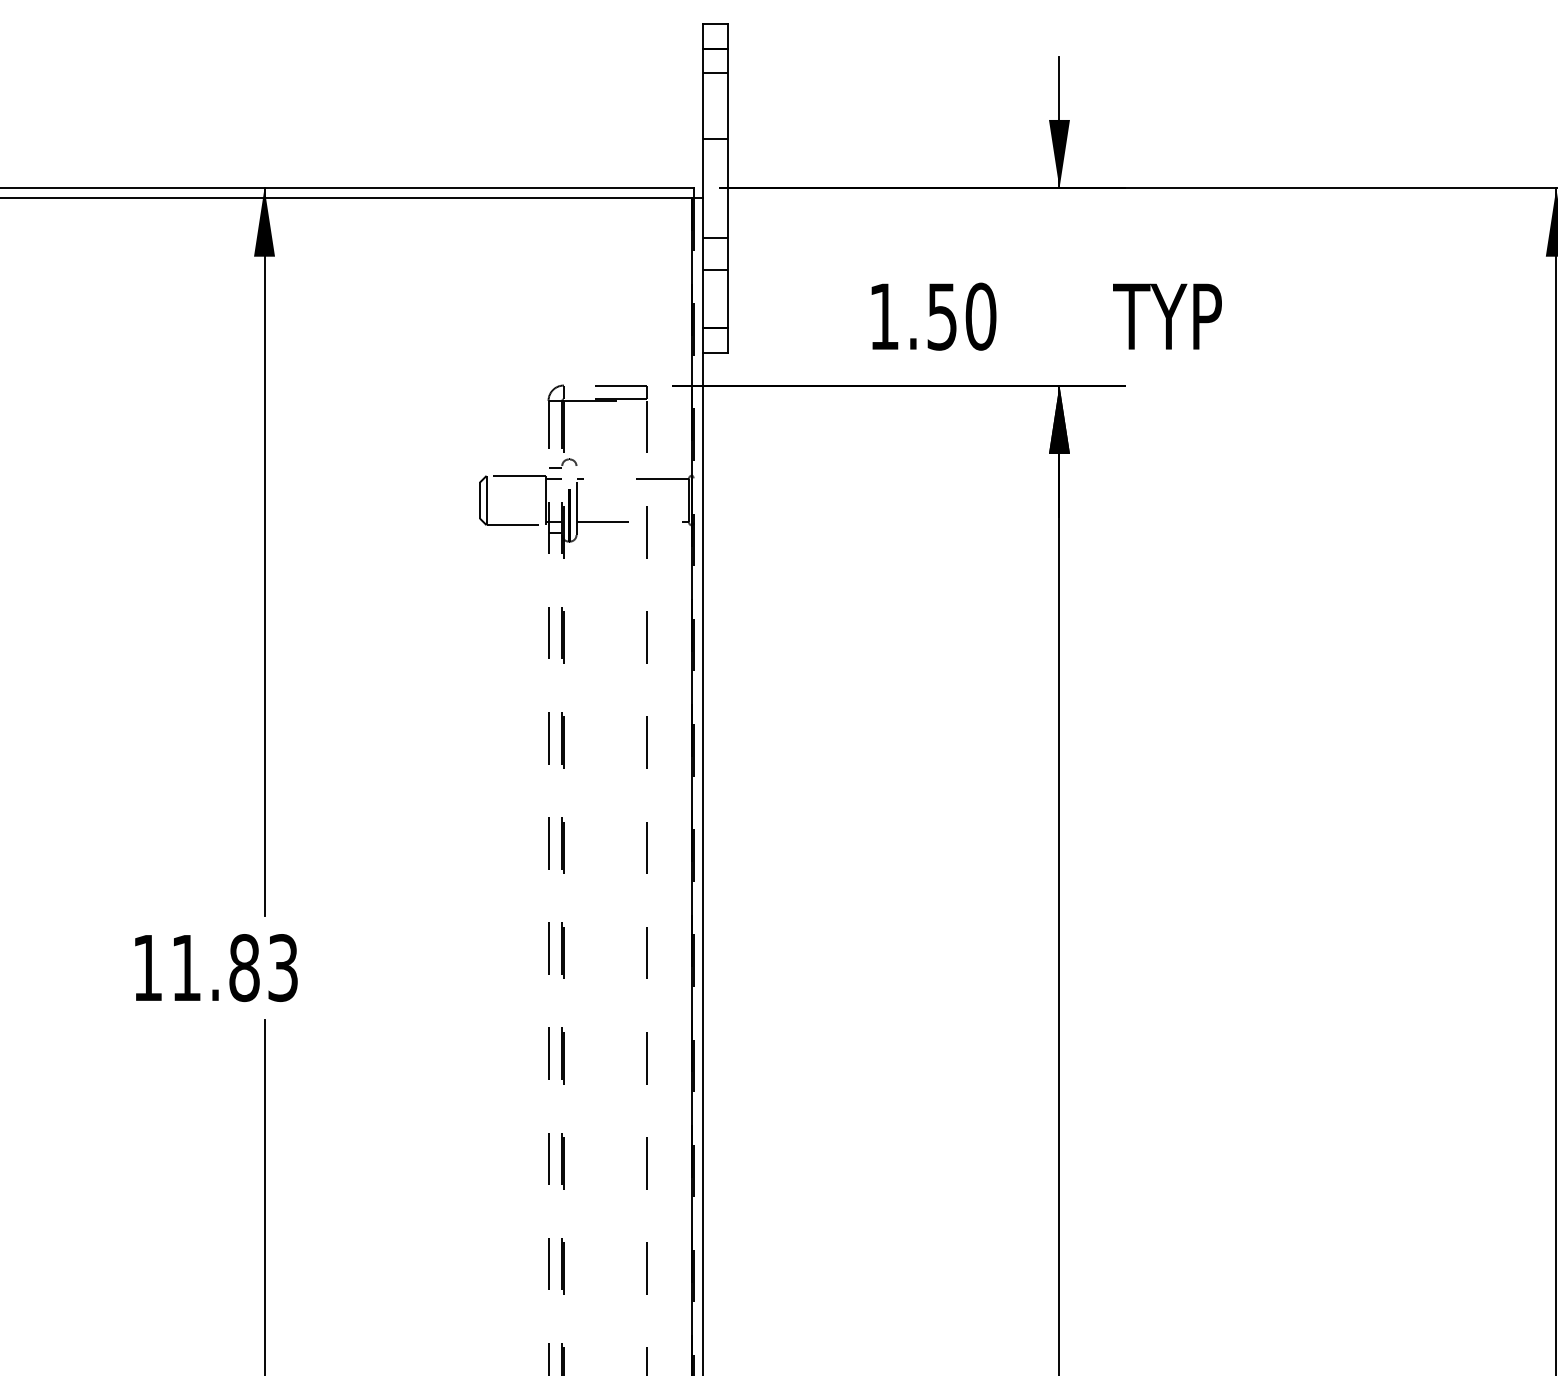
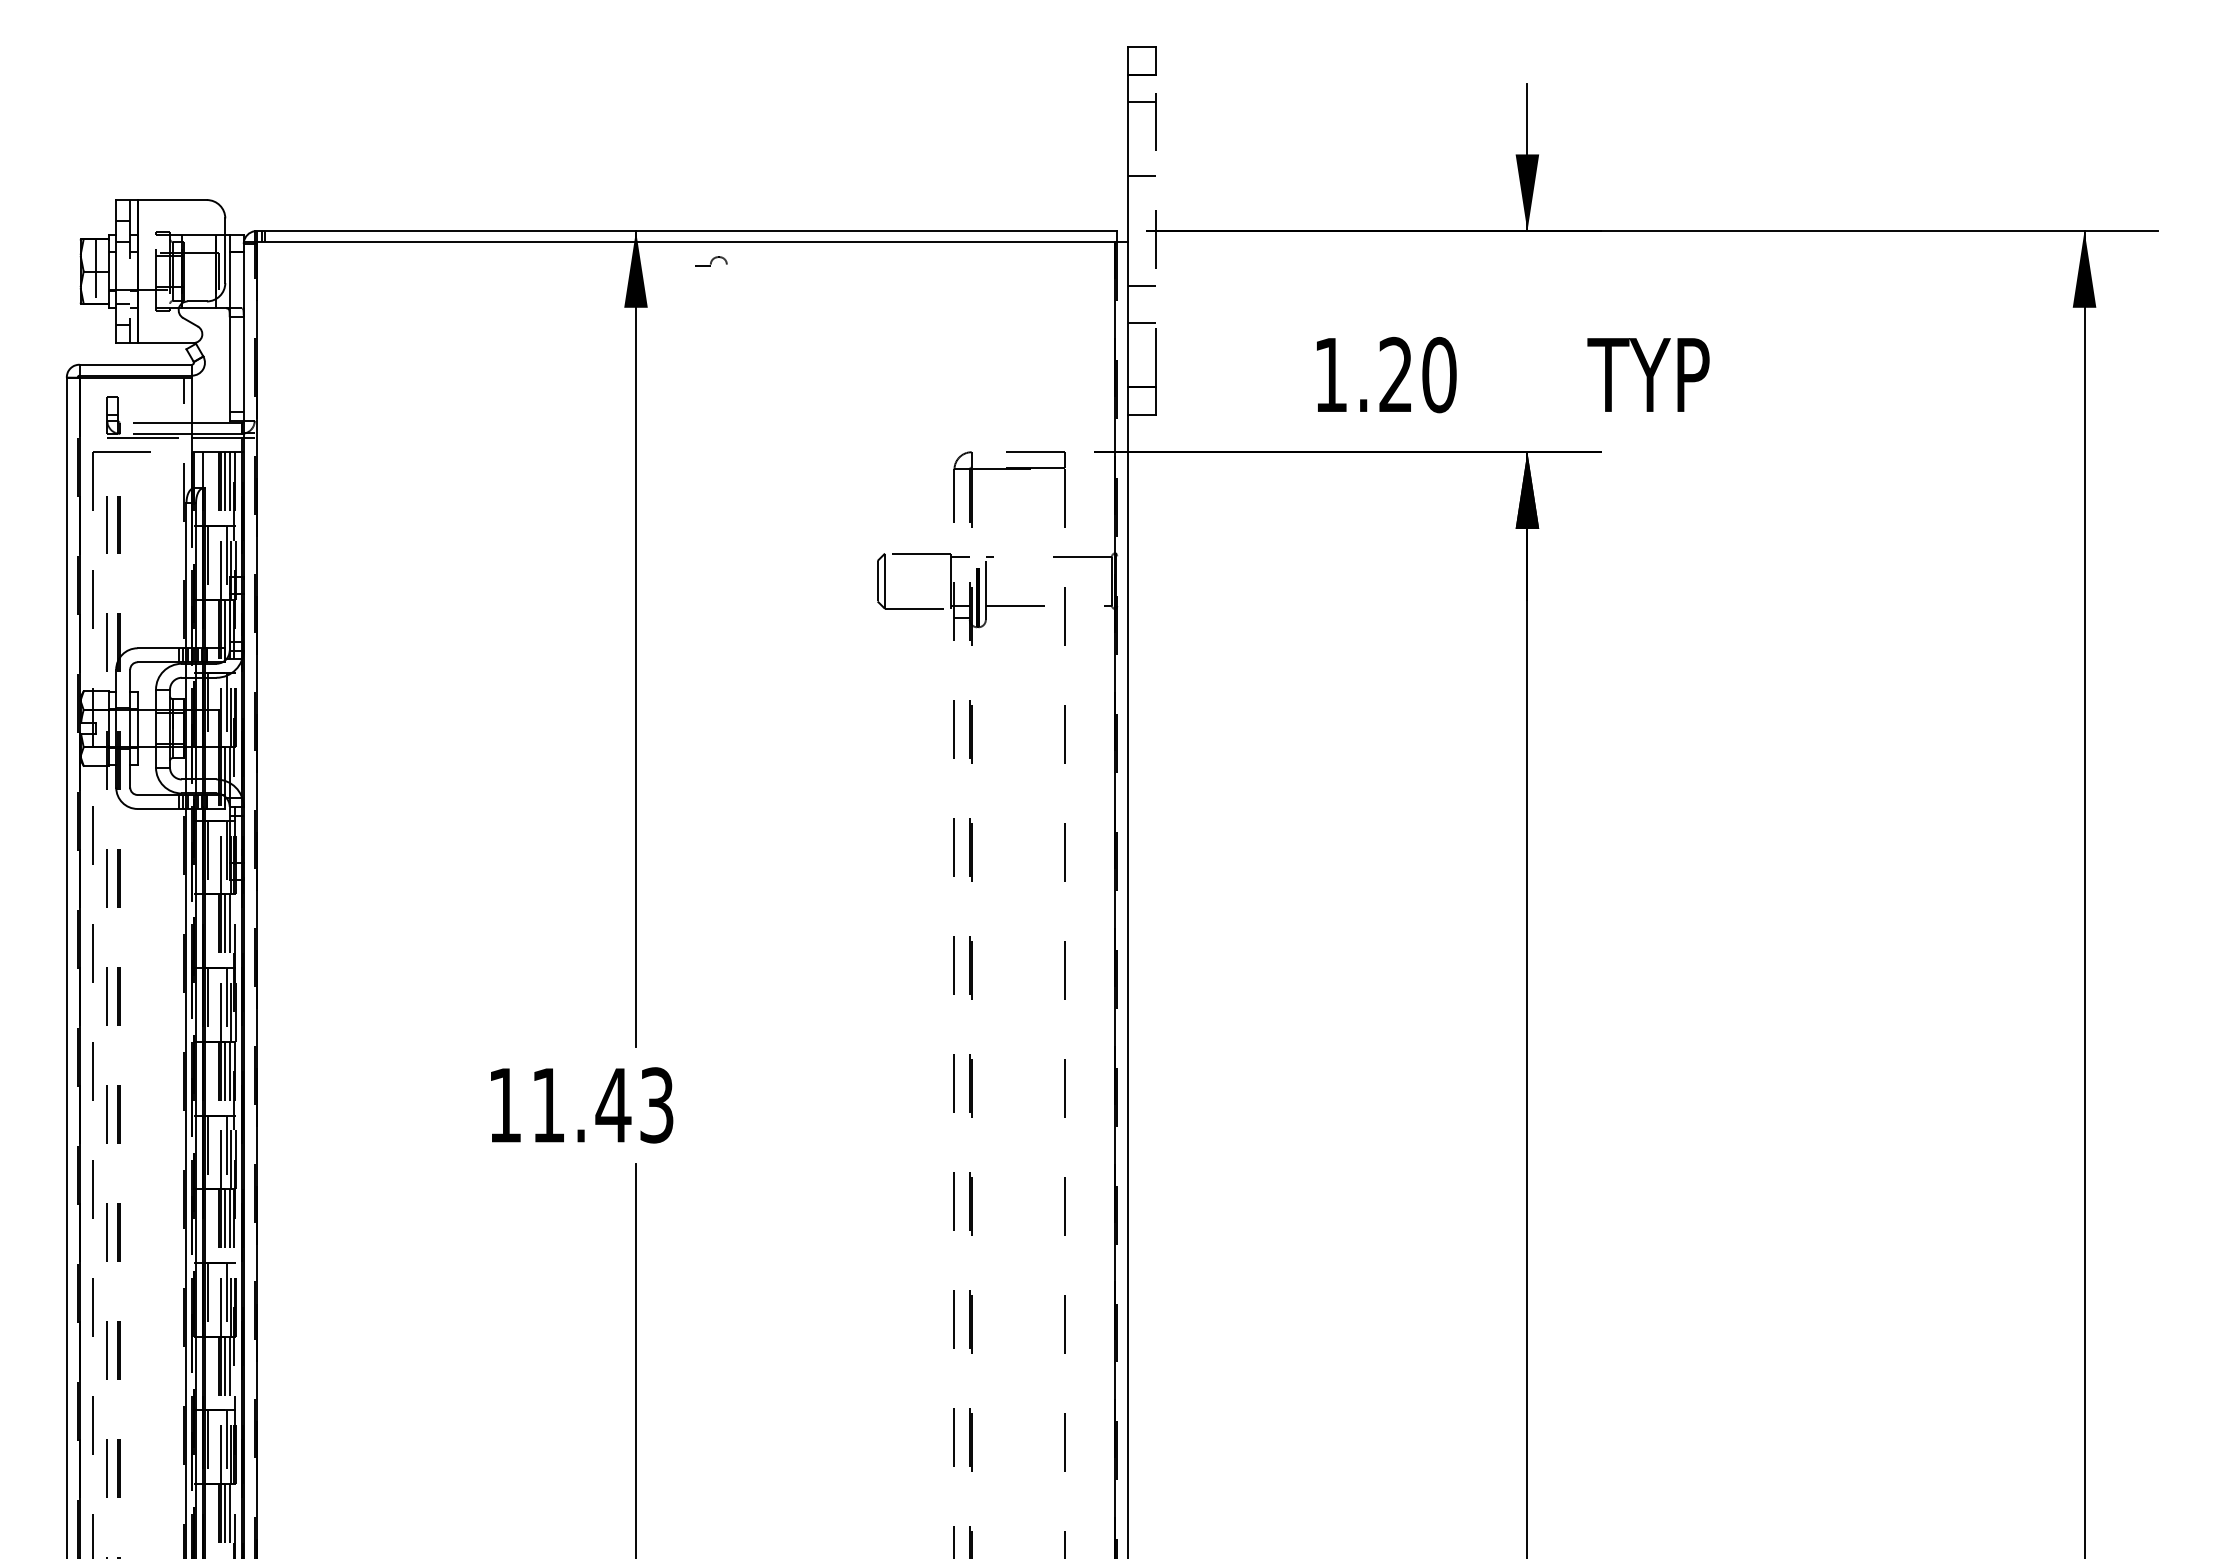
line: (727, 187) -> (1155, 230), solid -> dashed
text: (941, 316) -> (1395, 374), 1.50 -> 1.20
part: (562, 463) -> (711, 261), moved
text: (244, 968) -> (613, 1105), 11.83 -> 11.43

